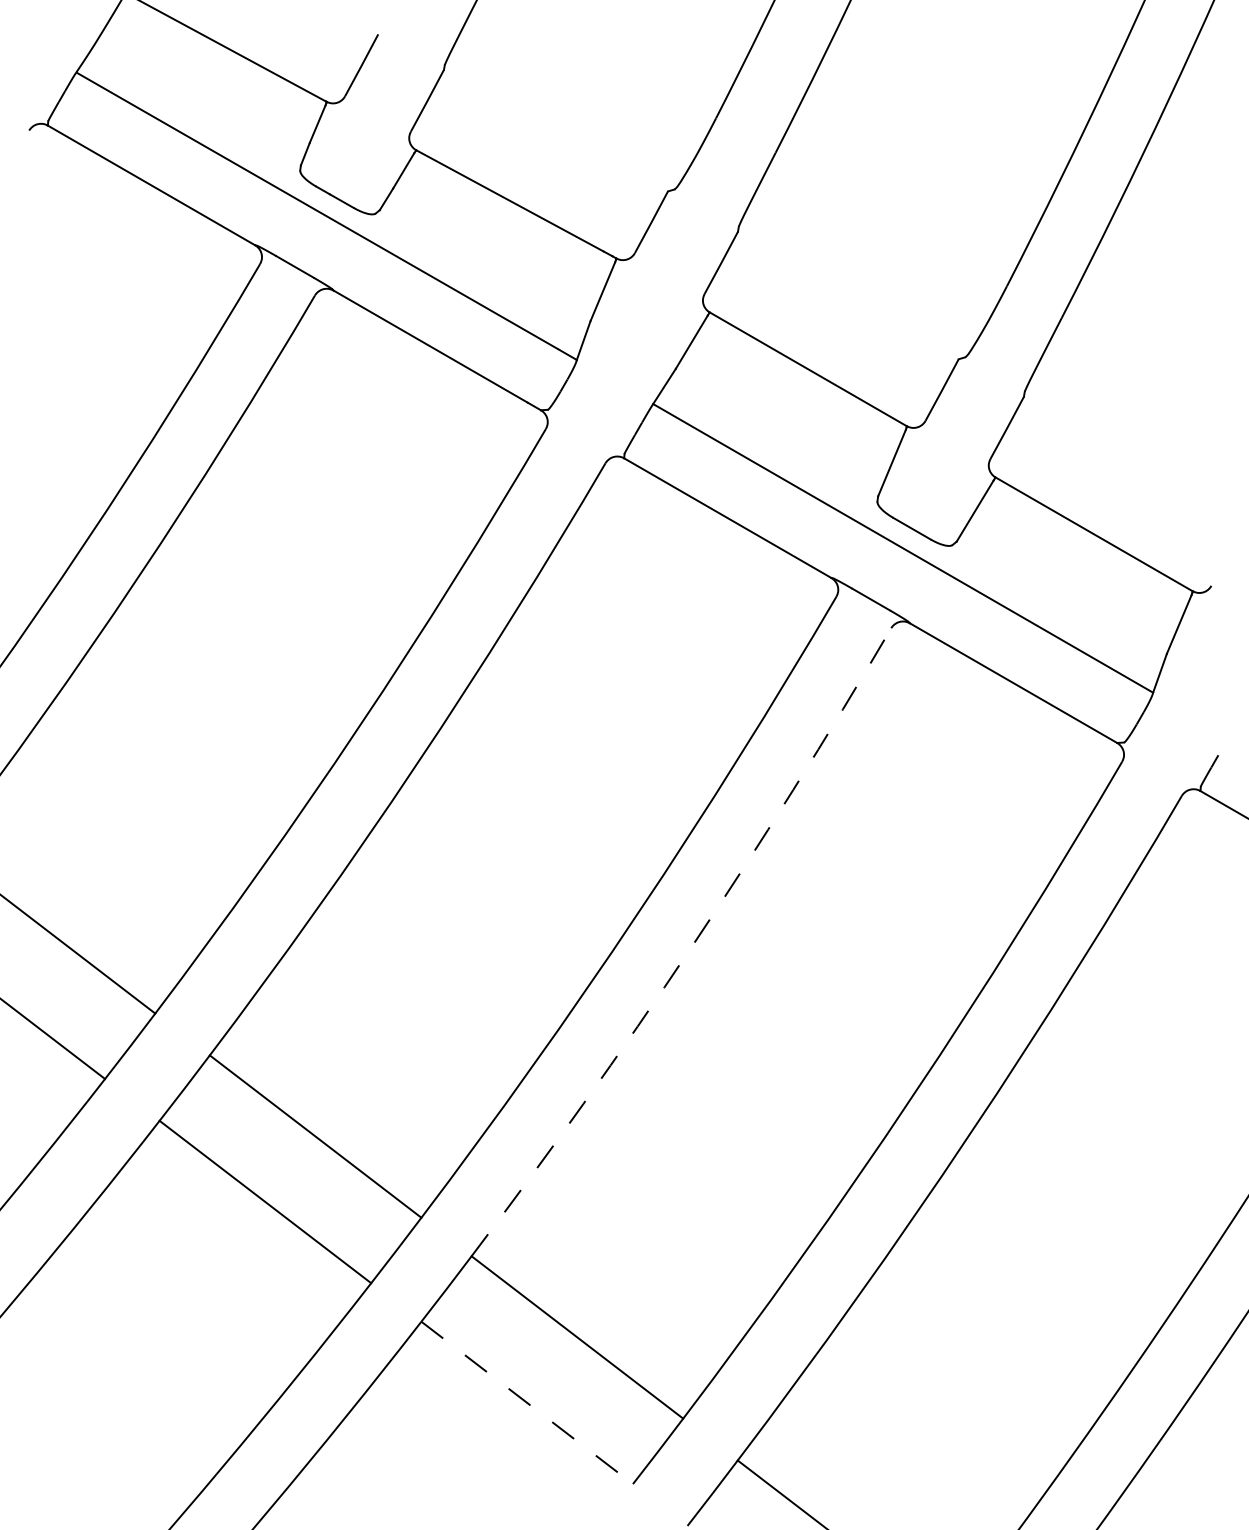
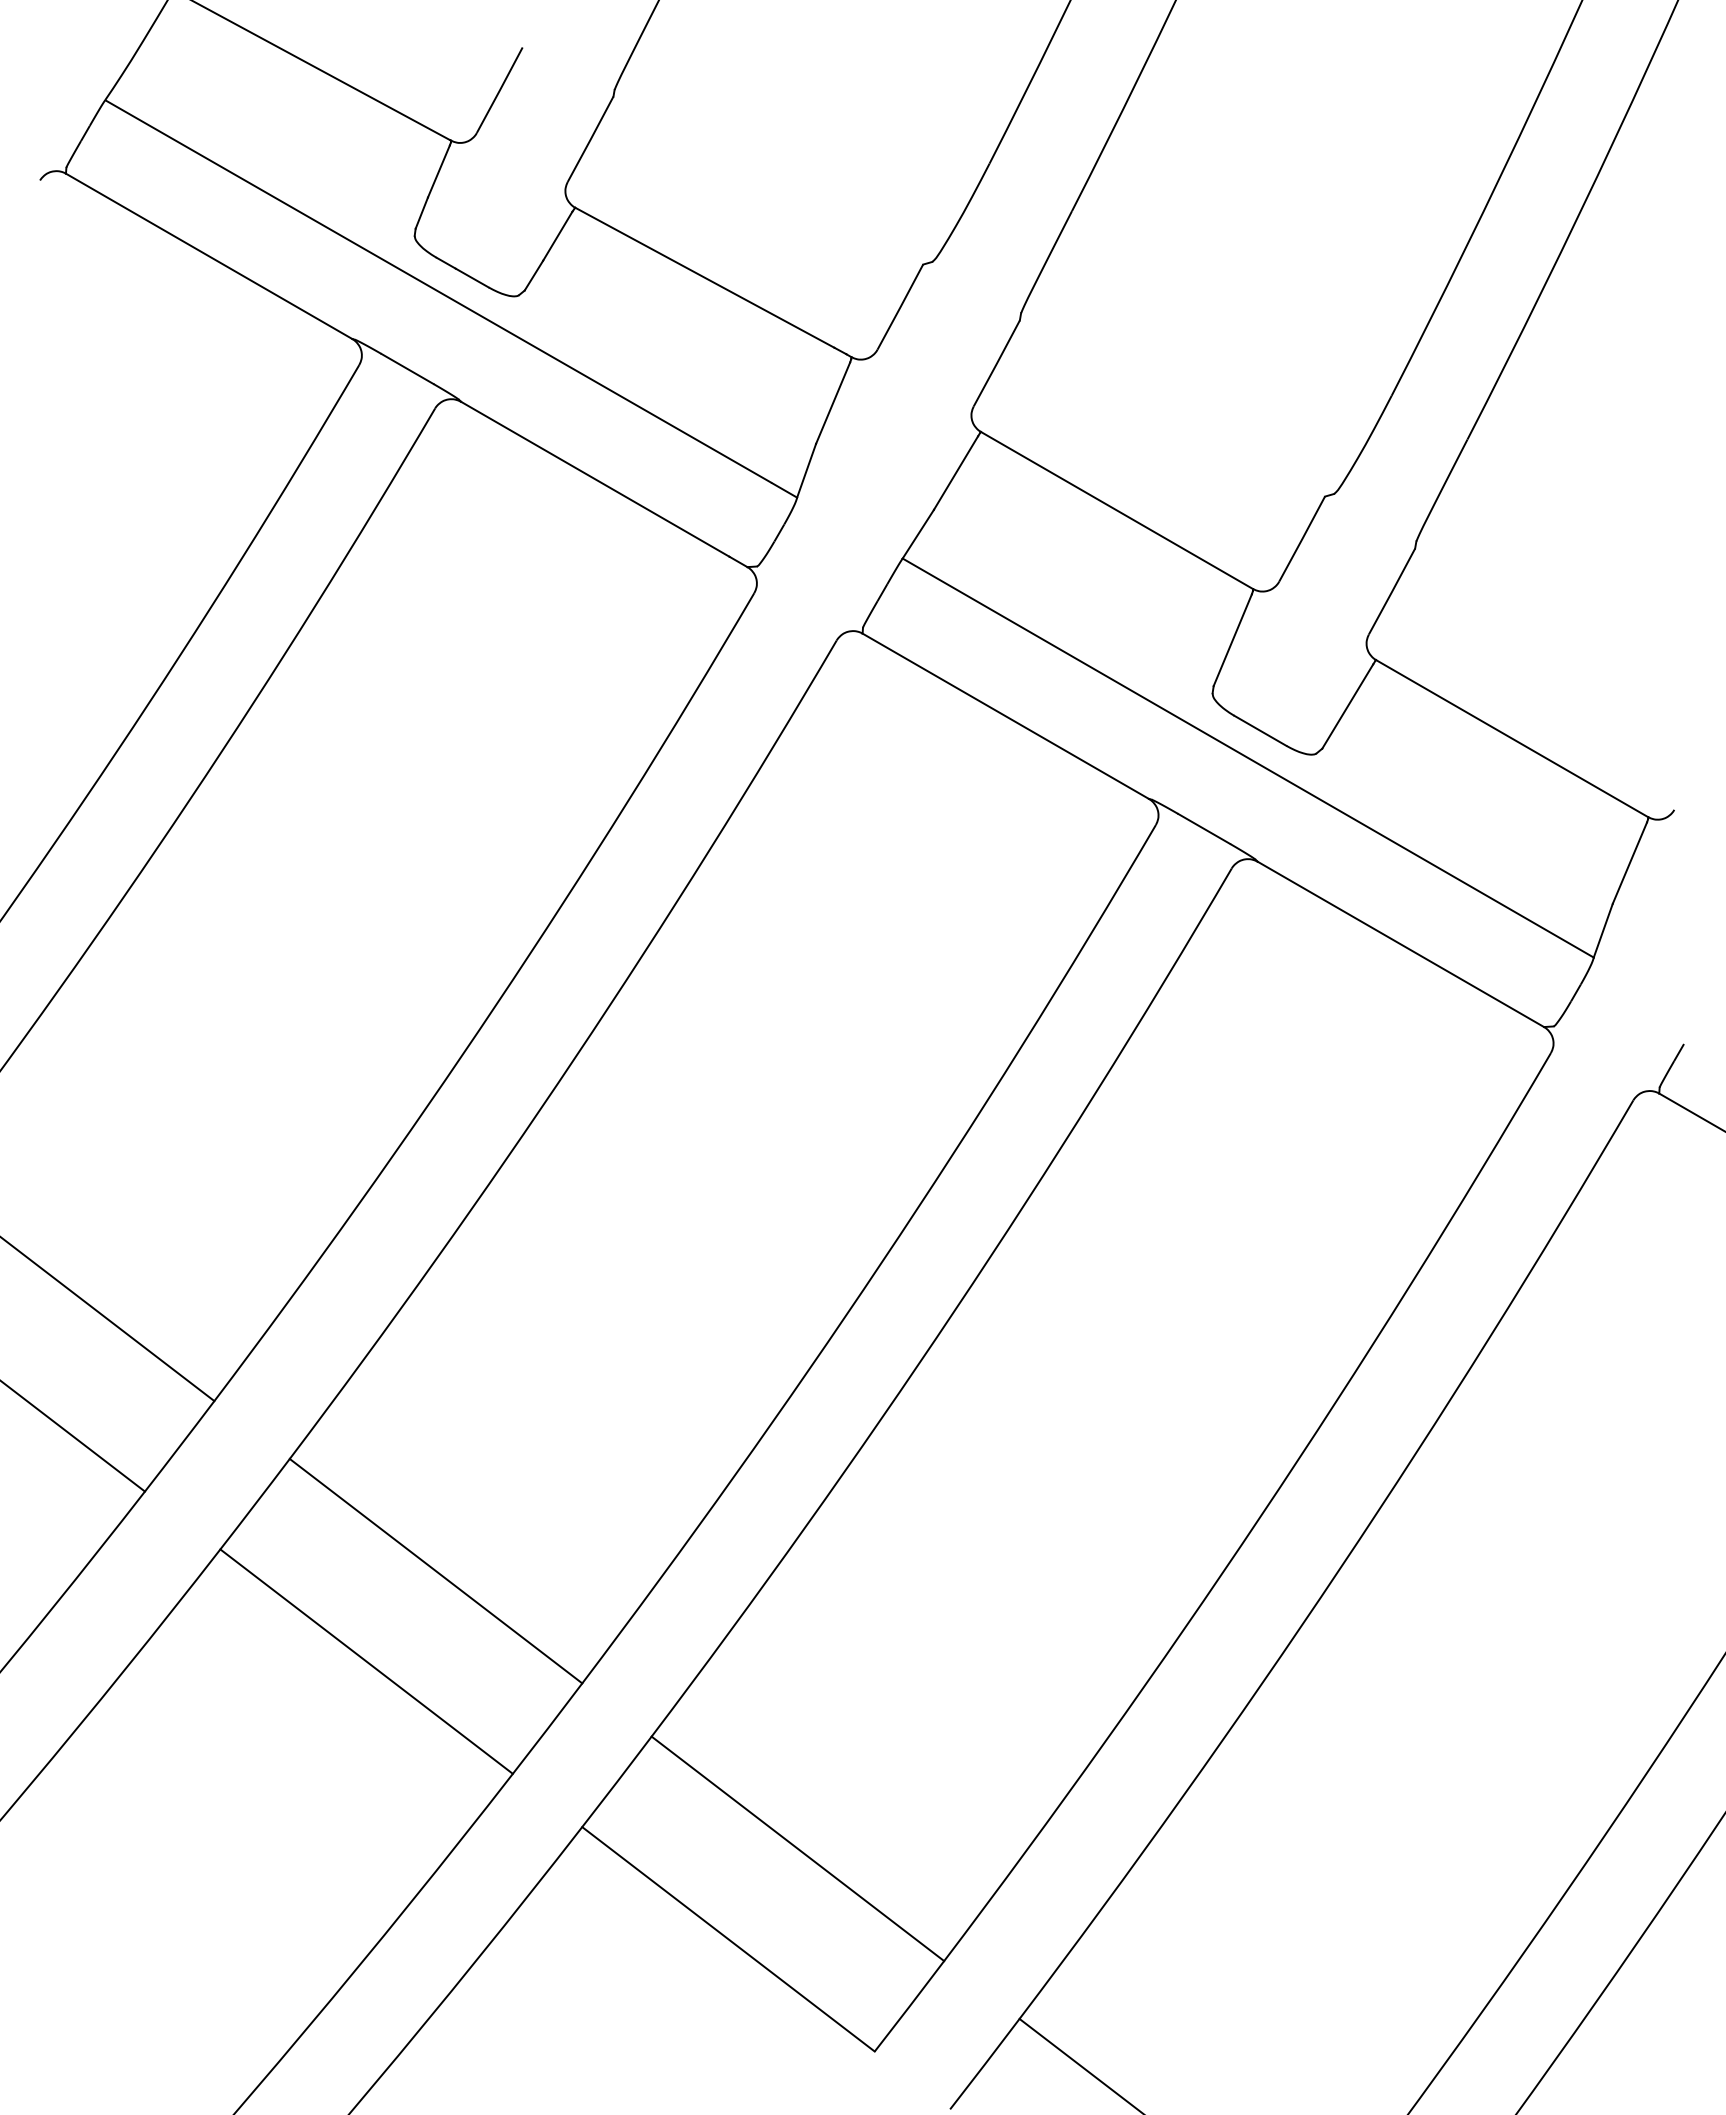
arc: (690, 948) -> (954, 1311), dashed -> solid
line: (527, 1403) -> (728, 1939), dashed -> solid

